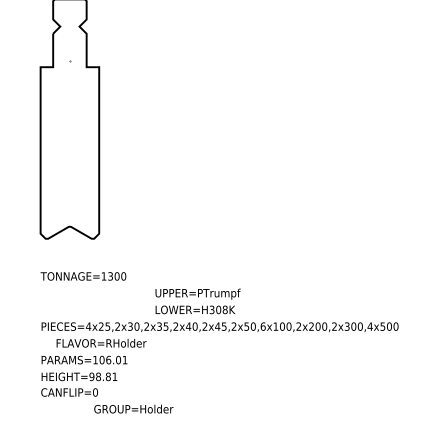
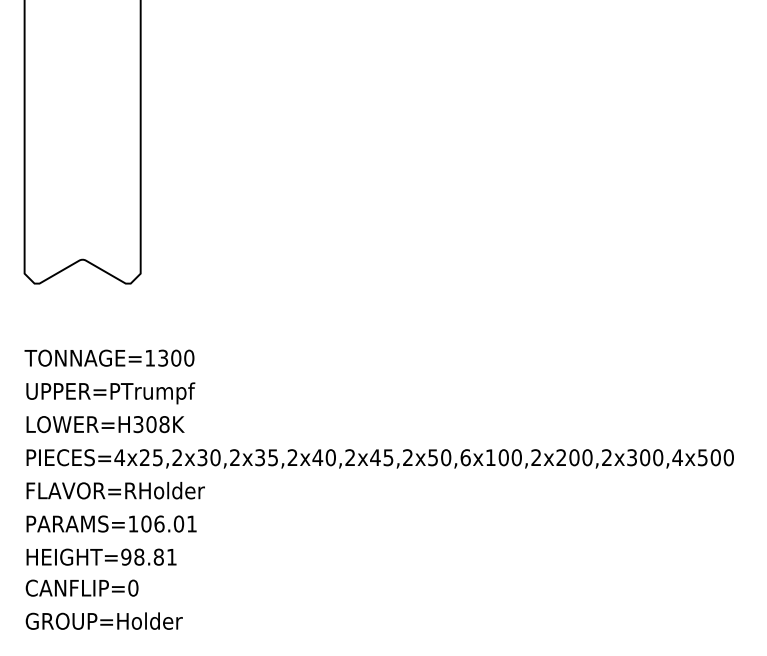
text: (197, 301) -> (109, 407), moved
text: (101, 343) -> (115, 491), moved
text: (133, 408) -> (103, 619), moved

